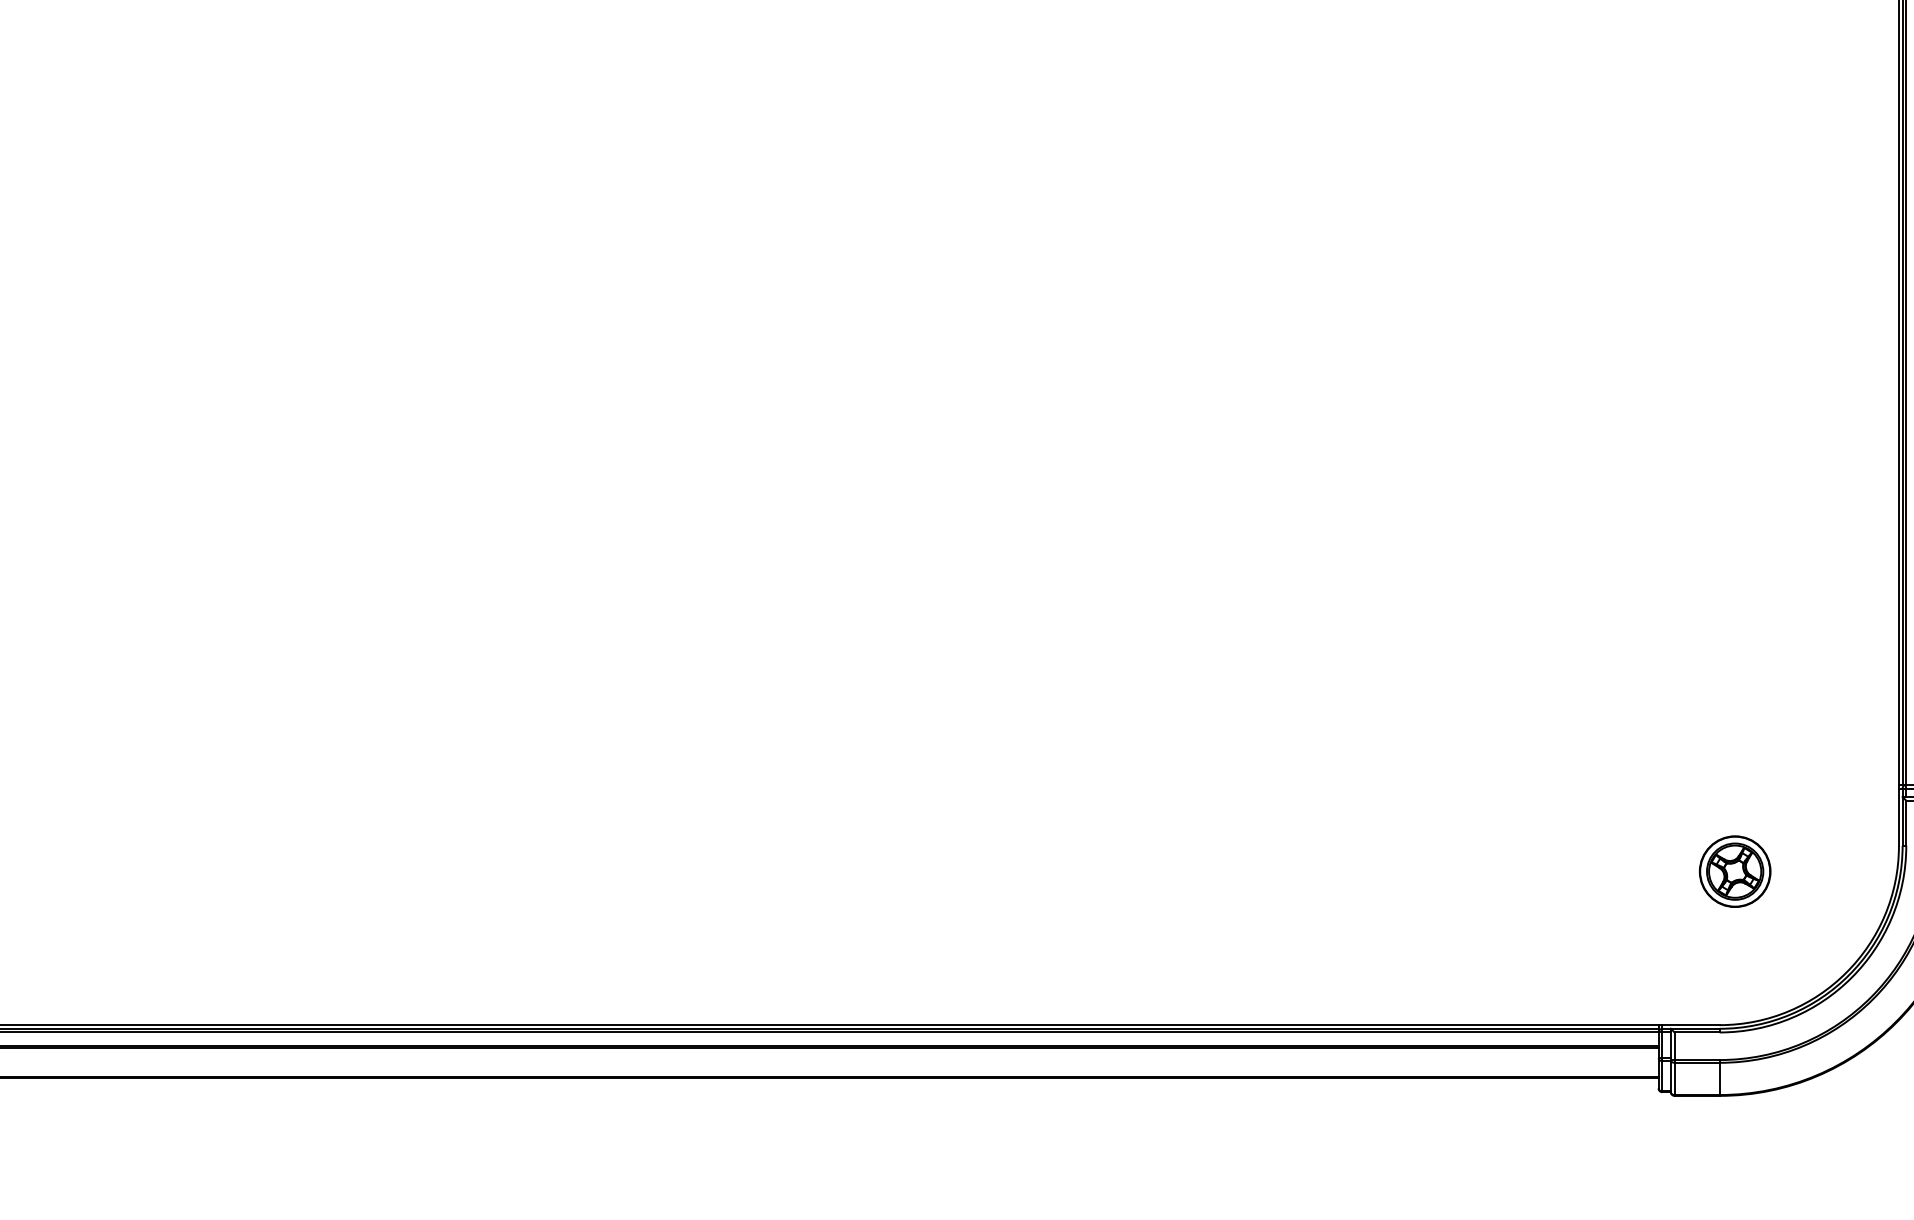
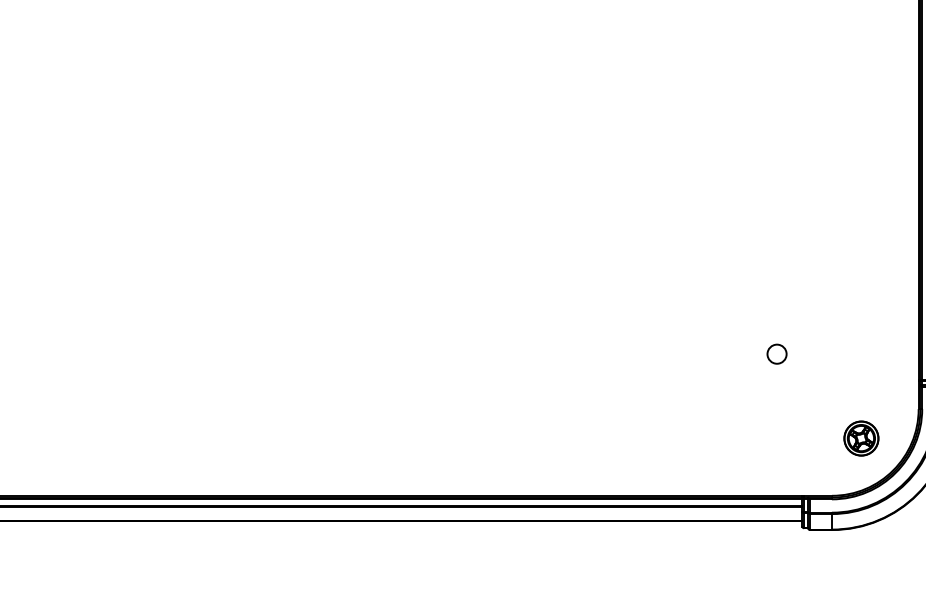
circle: (1605, 730) -> (776, 353), added
part: (1735, 871) -> (861, 438), moved

